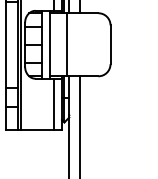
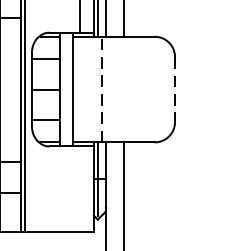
line: (66, 44) -> (101, 89), solid -> dashed
line: (110, 45) -> (175, 90), solid -> dashed
line: (53, 103) -> (79, 187), removed

